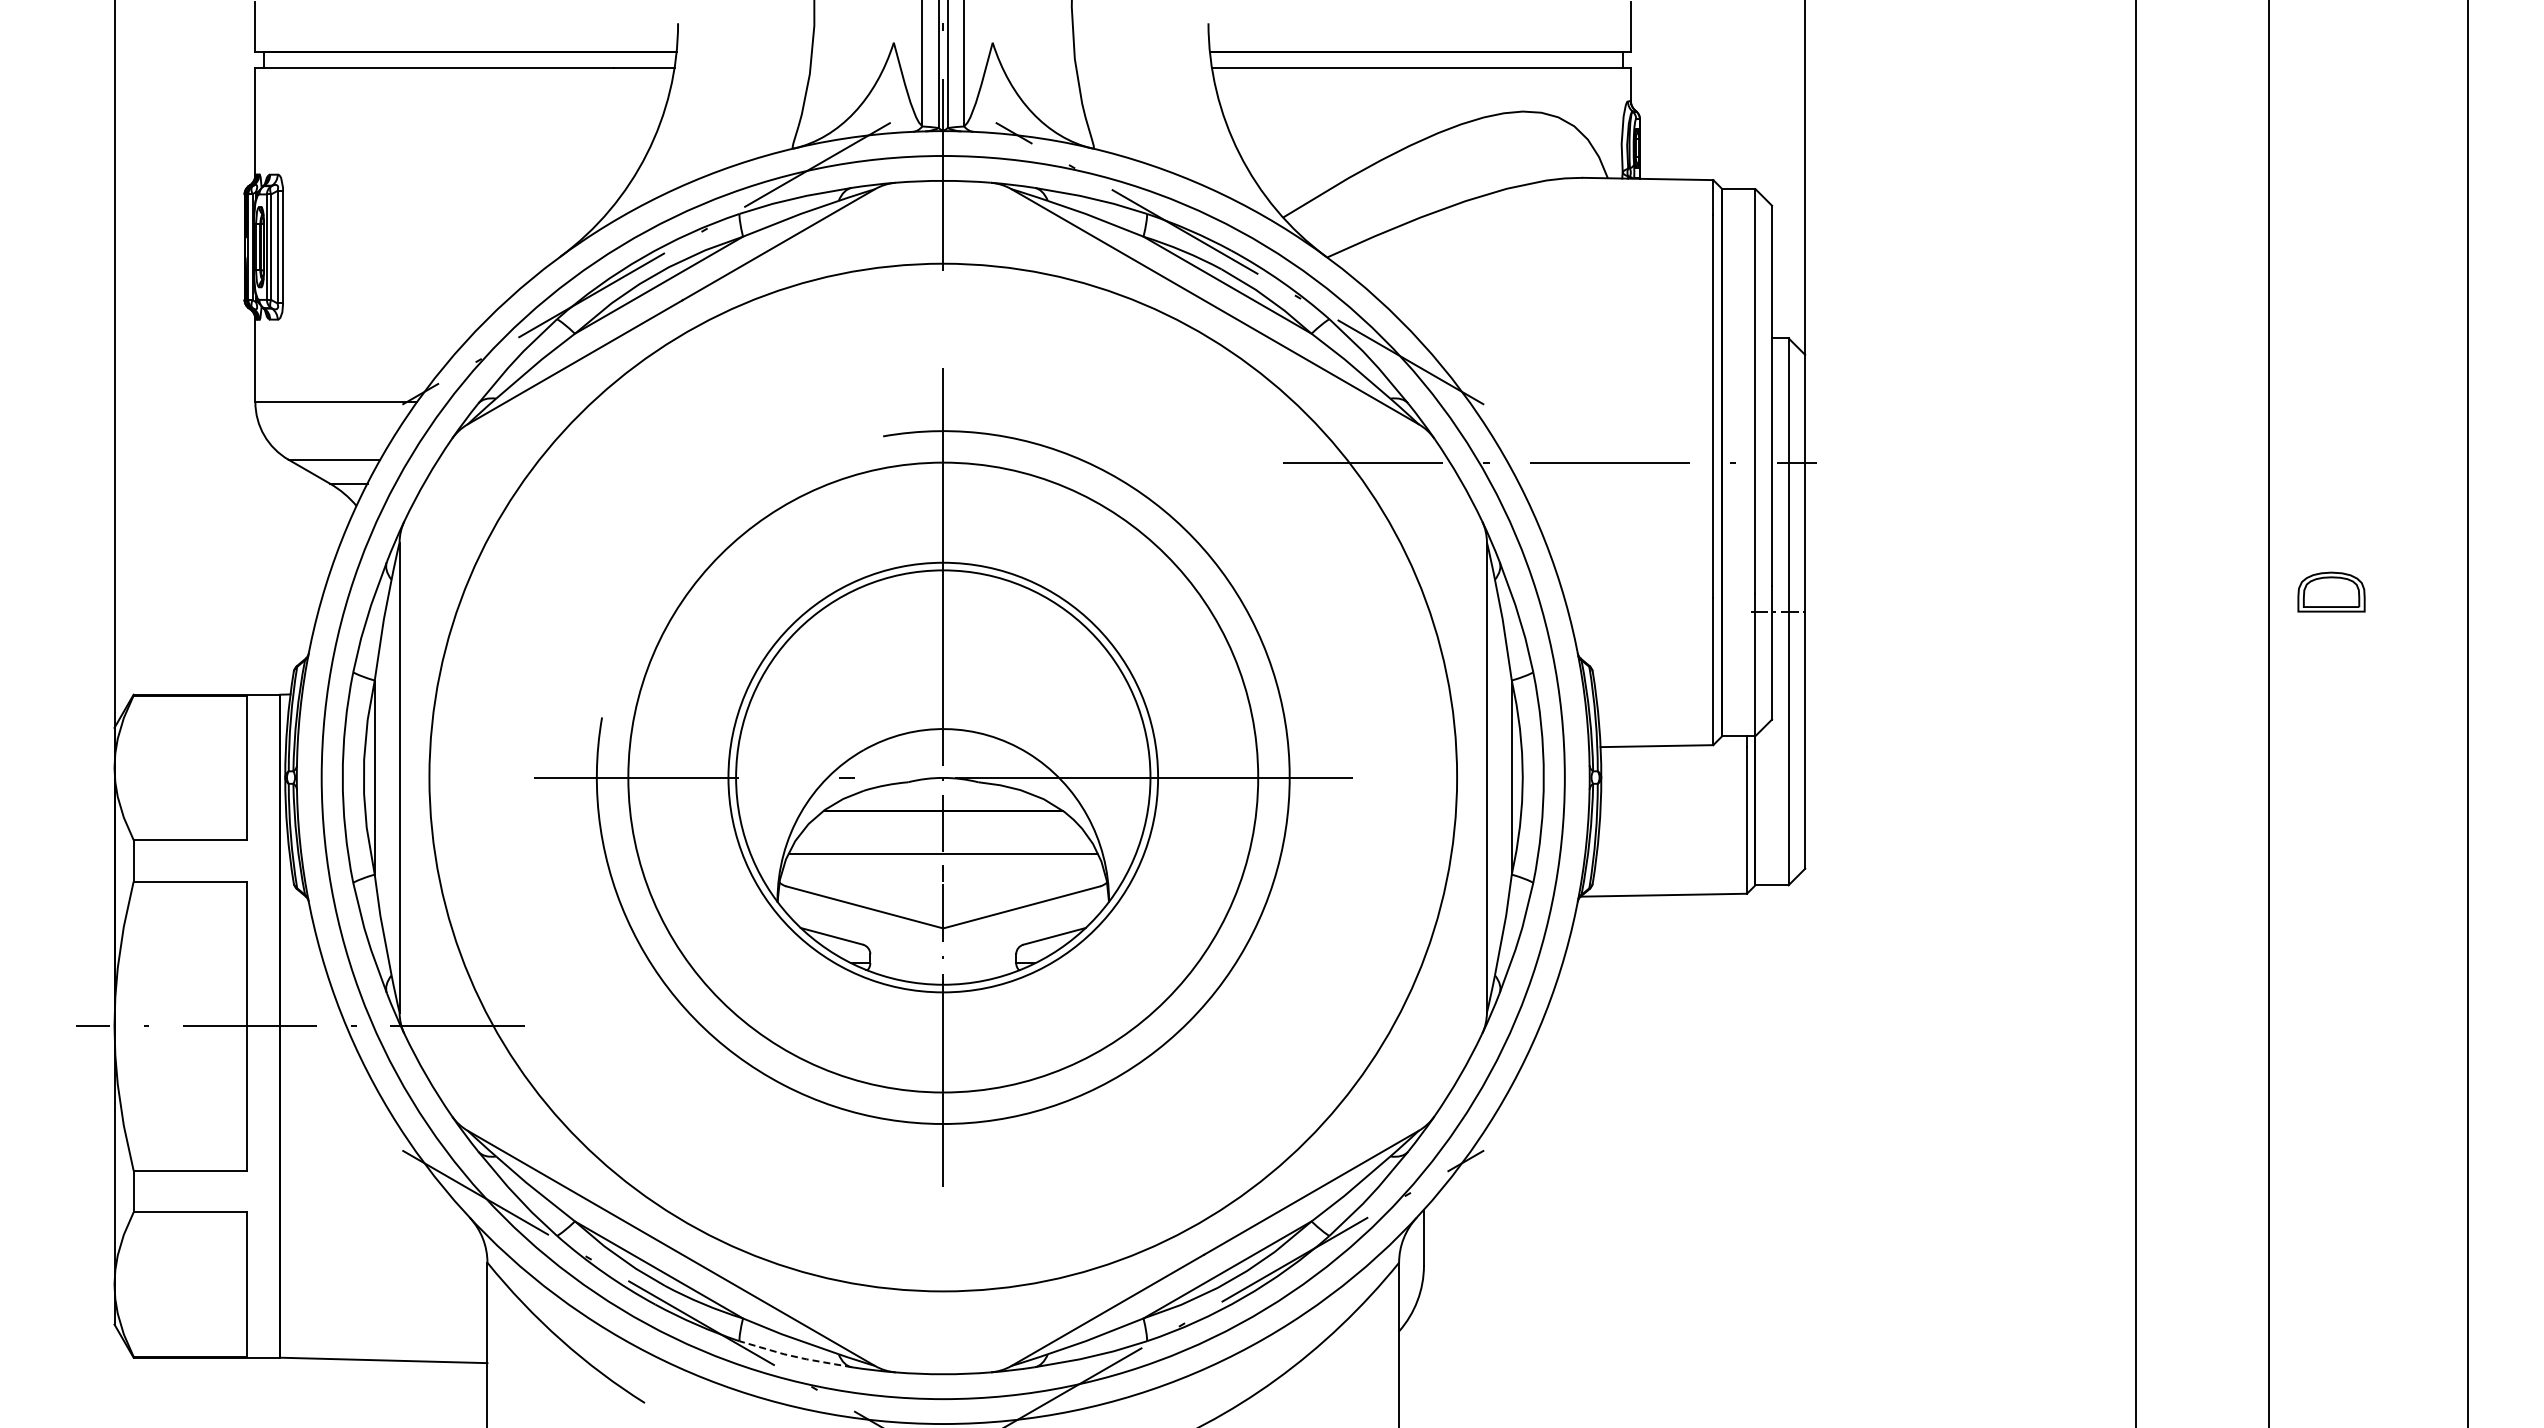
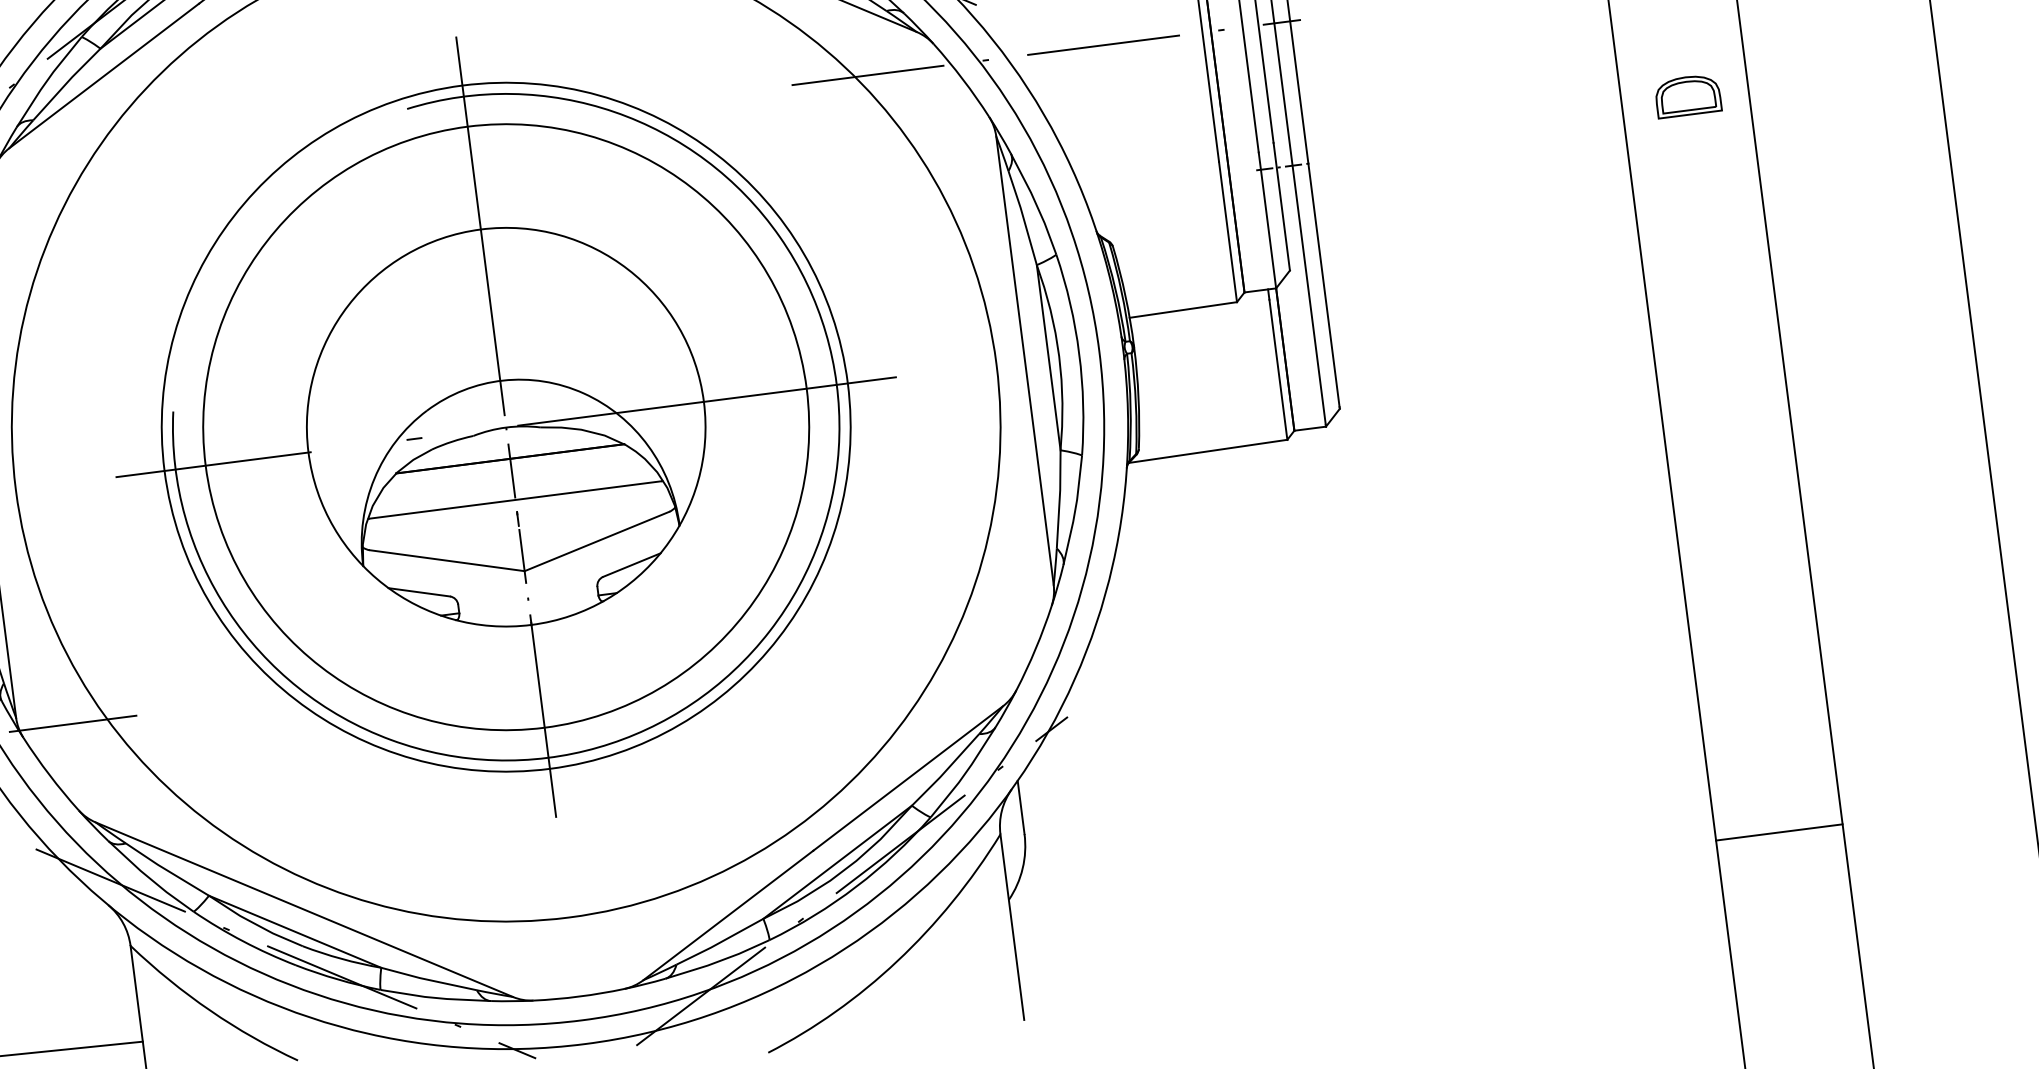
part: (2331, 591) -> (1687, 95), moved
circle: (943, 777) -> (506, 427), size x1.67
line: (795, 1356) -> (435, 997), dashed -> solid
line: (2202, 1363) -> (1779, 832), added

